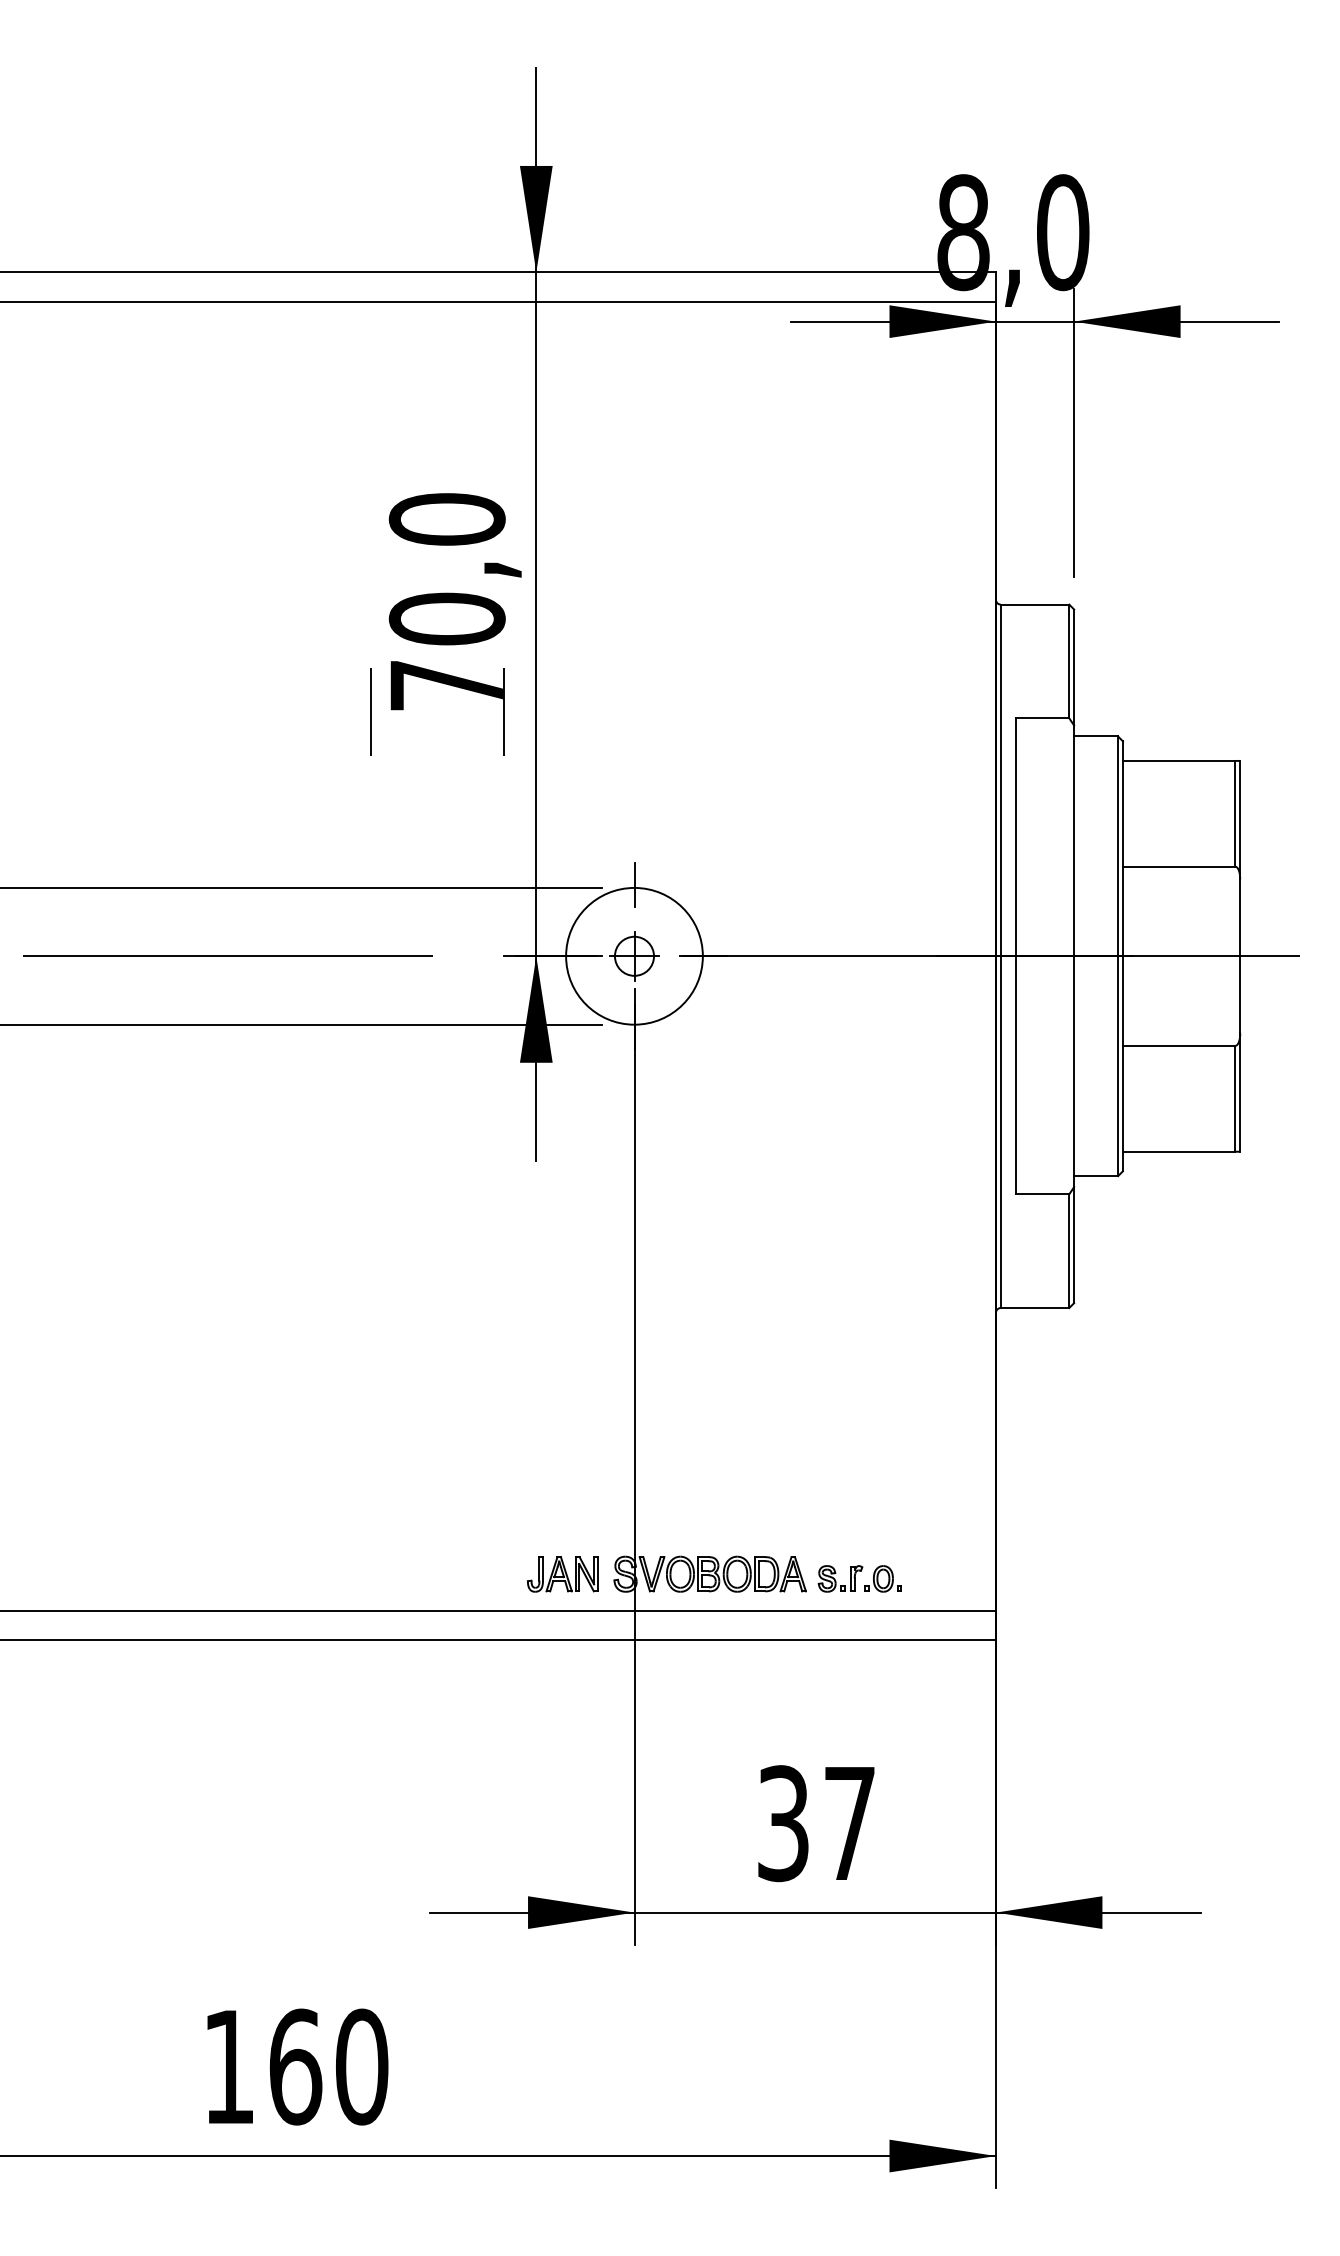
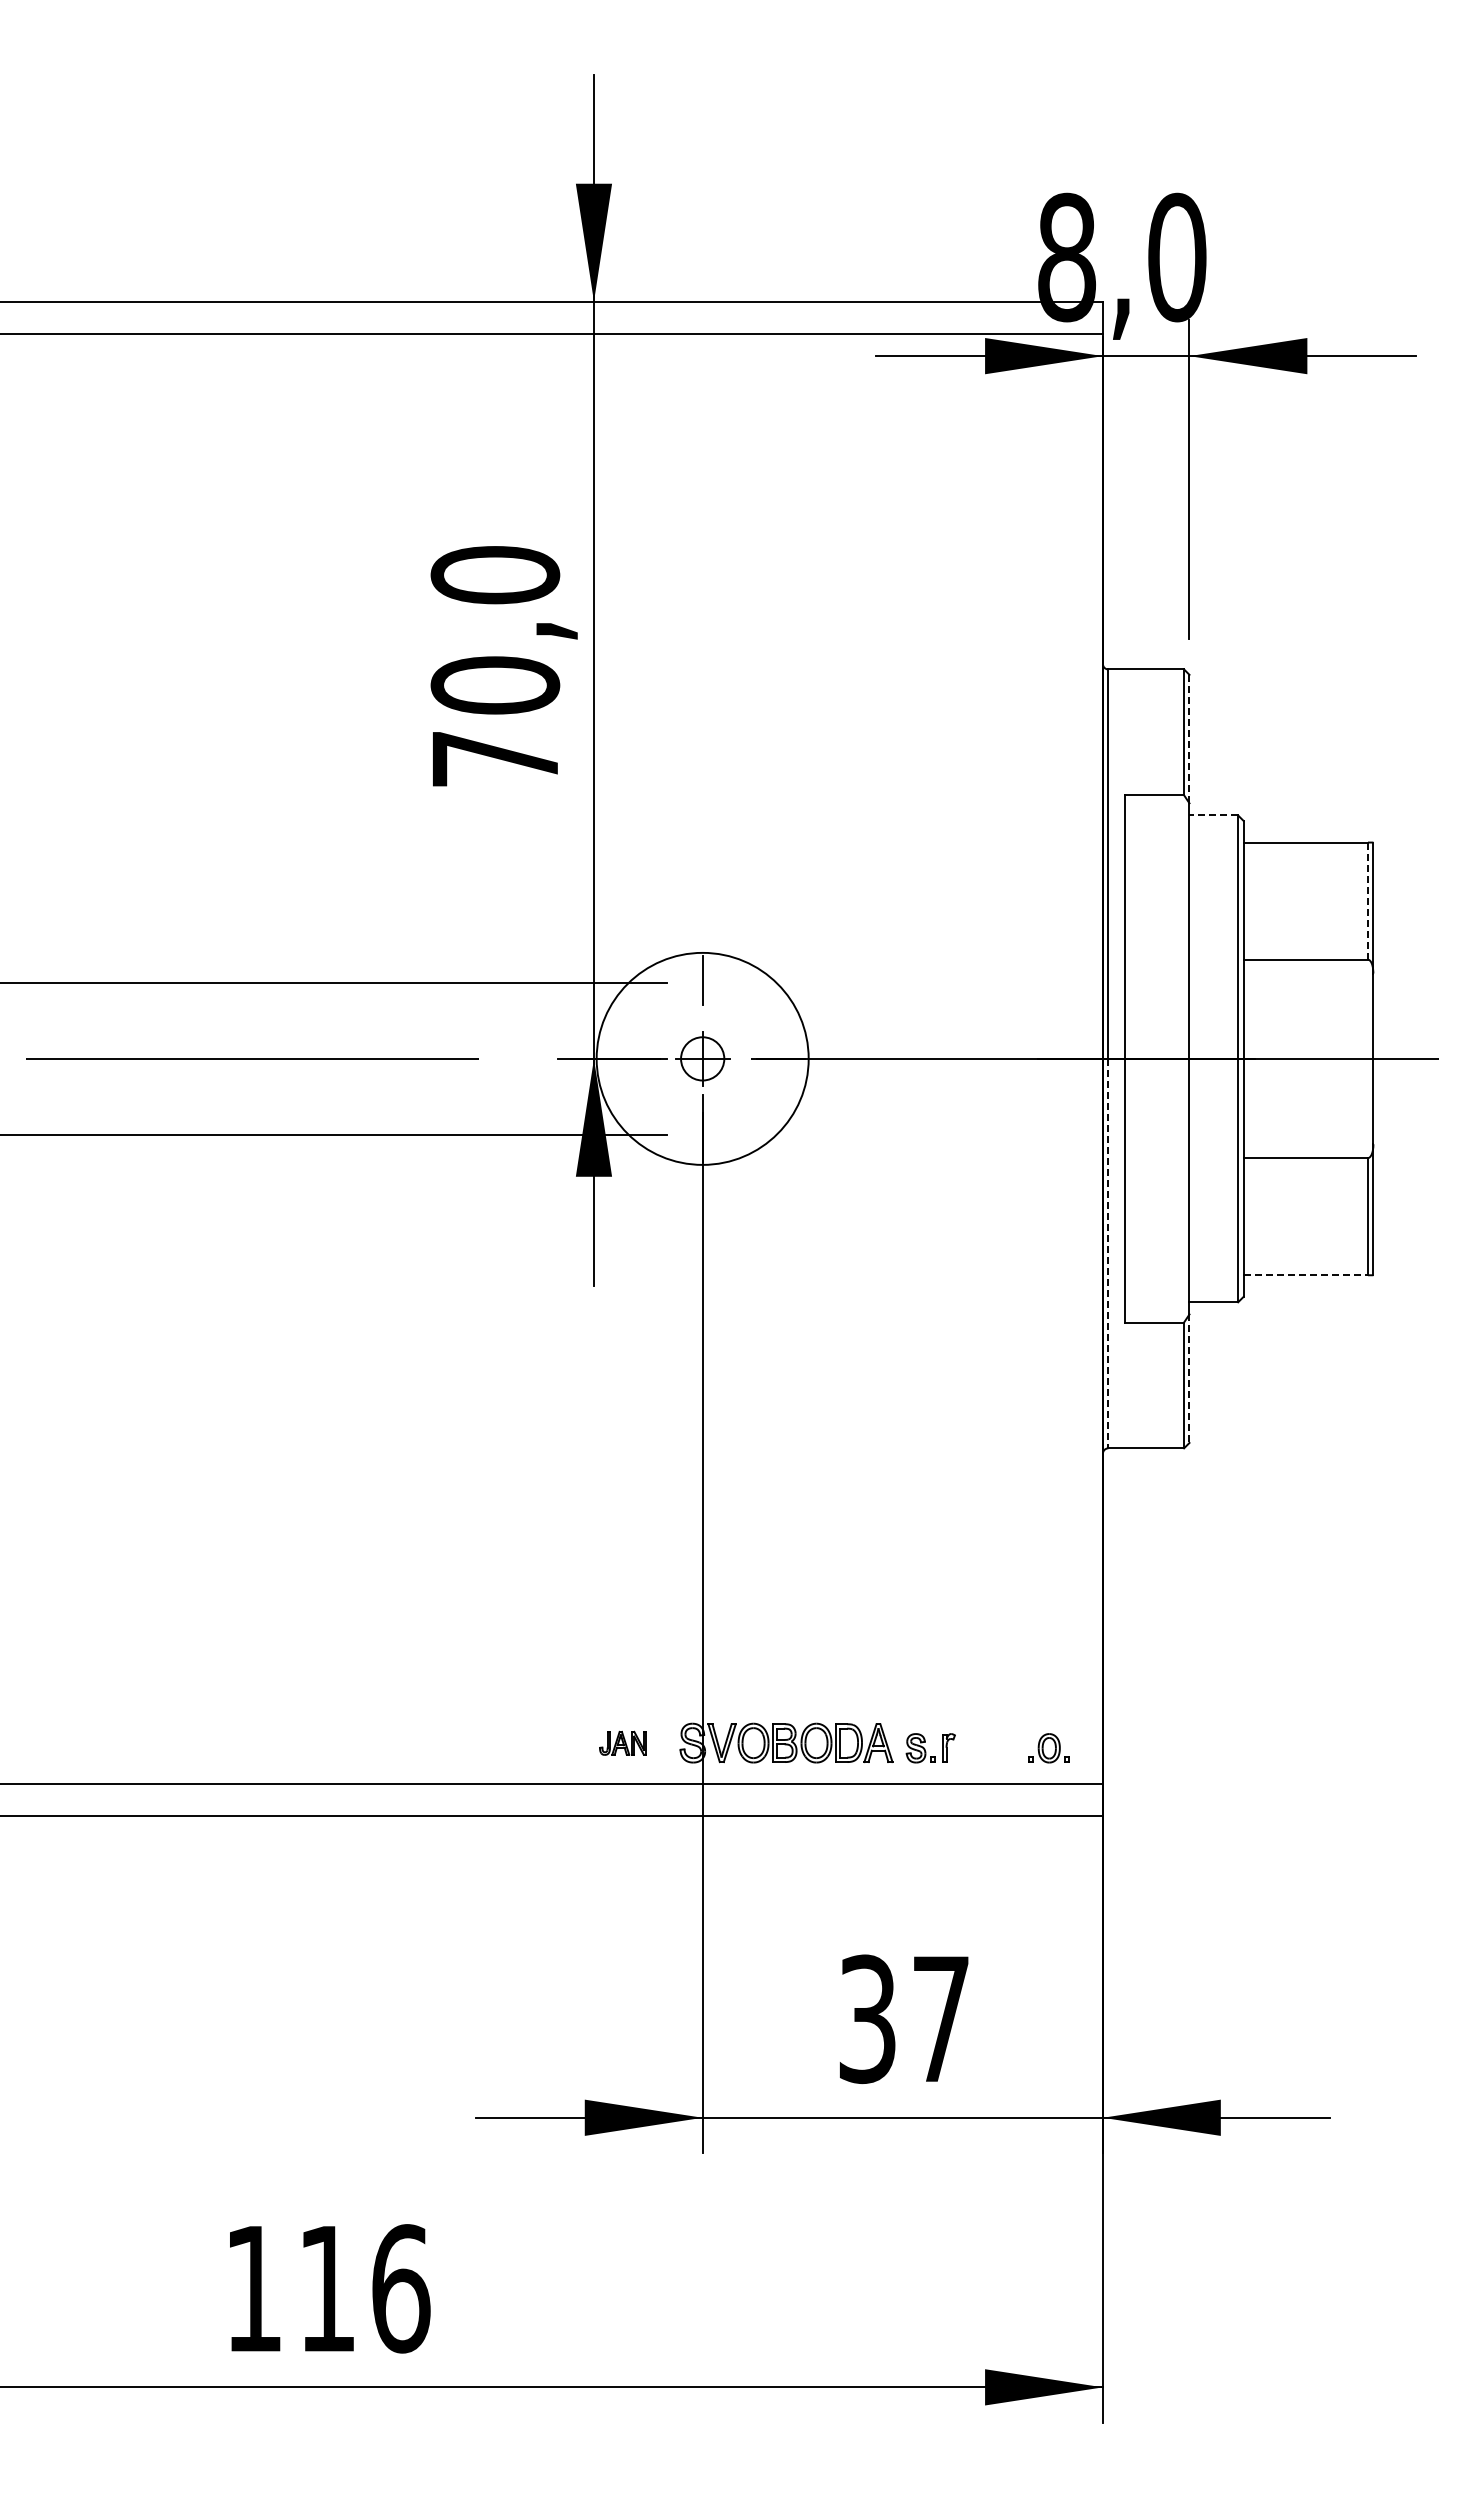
line: (1074, 667) -> (1189, 739), solid -> dashed
line: (370, 712) -> (410, 788), removed
line: (503, 712) -> (557, 788), removed
line: (1095, 736) -> (1213, 815), solid -> dashed
line: (1234, 814) -> (1367, 901), solid -> dashed
circle: (634, 955) -> (702, 1058), size x1.4
line: (1000, 1132) -> (1108, 1253), solid -> dashed
line: (1179, 1151) -> (1306, 1275), solid -> dashed
line: (1074, 1245) -> (1189, 1379), solid -> dashed
part: (562, 1574) -> (622, 1743), size x0.6
part: (882, 1579) -> (1048, 1748), moved
text: (329, 2066) -> (364, 2288), 160 -> 116

